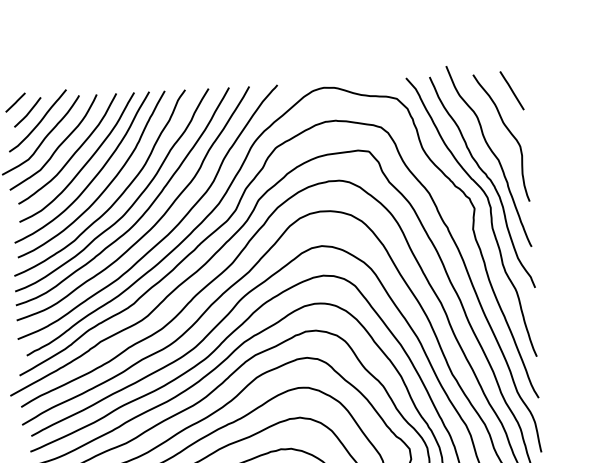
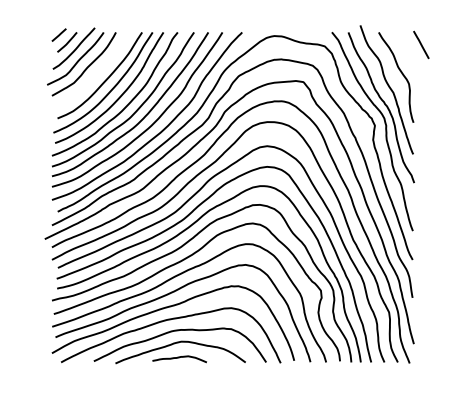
line: (512, 90) -> (421, 44), moved
curve: (73, 153) -> (97, 72), removed

